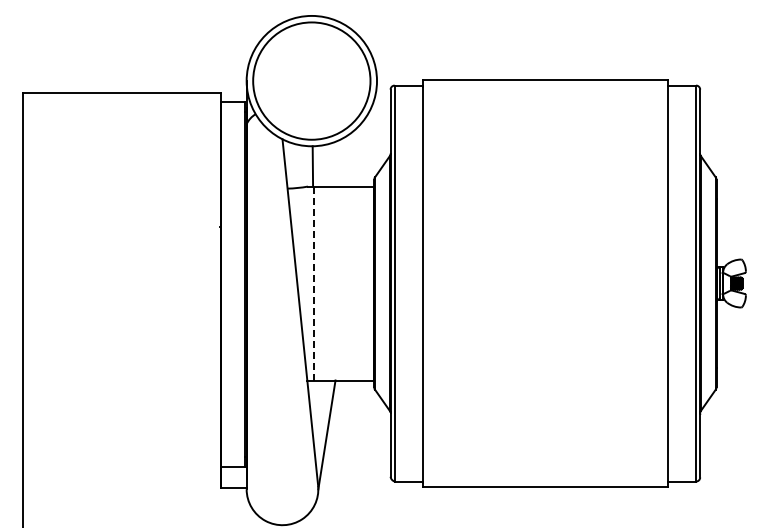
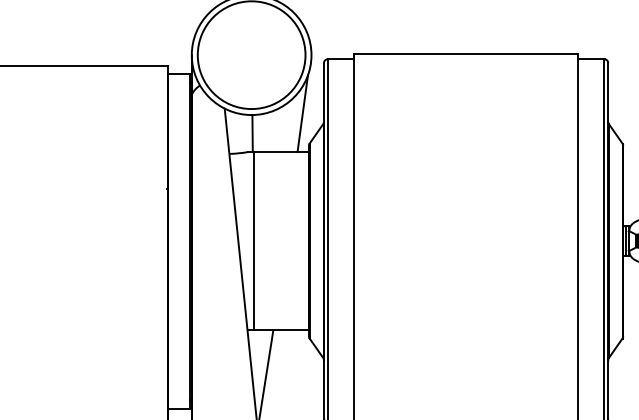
line: (367, 144) -> (302, 113), added
line: (314, 283) -> (254, 241), dashed -> solid

